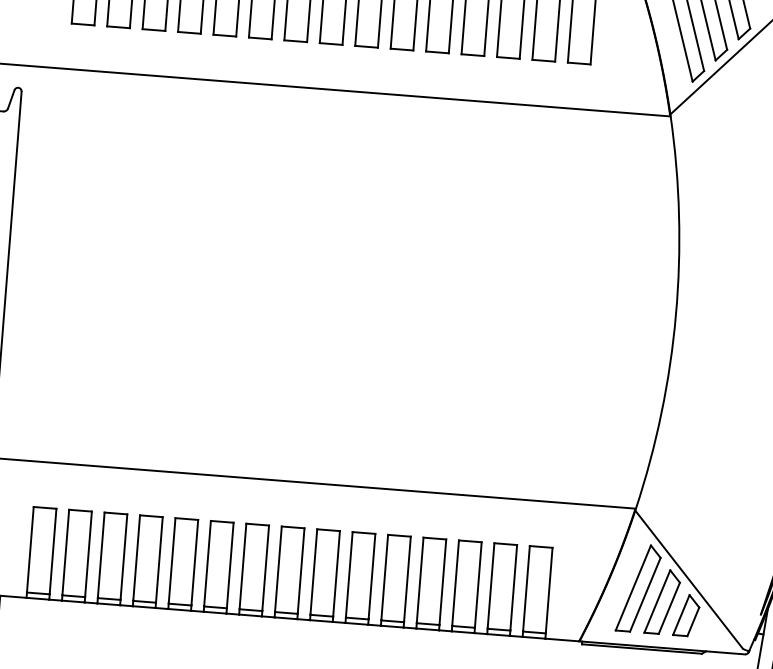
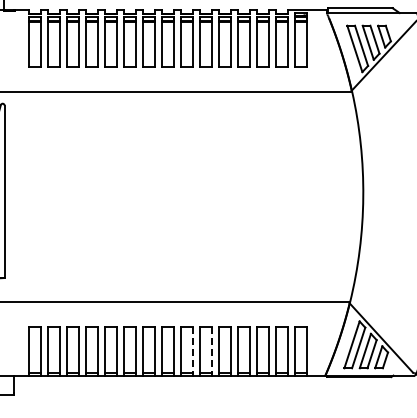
line: (337, 573) -> (193, 349), solid -> dashed
line: (372, 576) -> (212, 349), solid -> dashed

